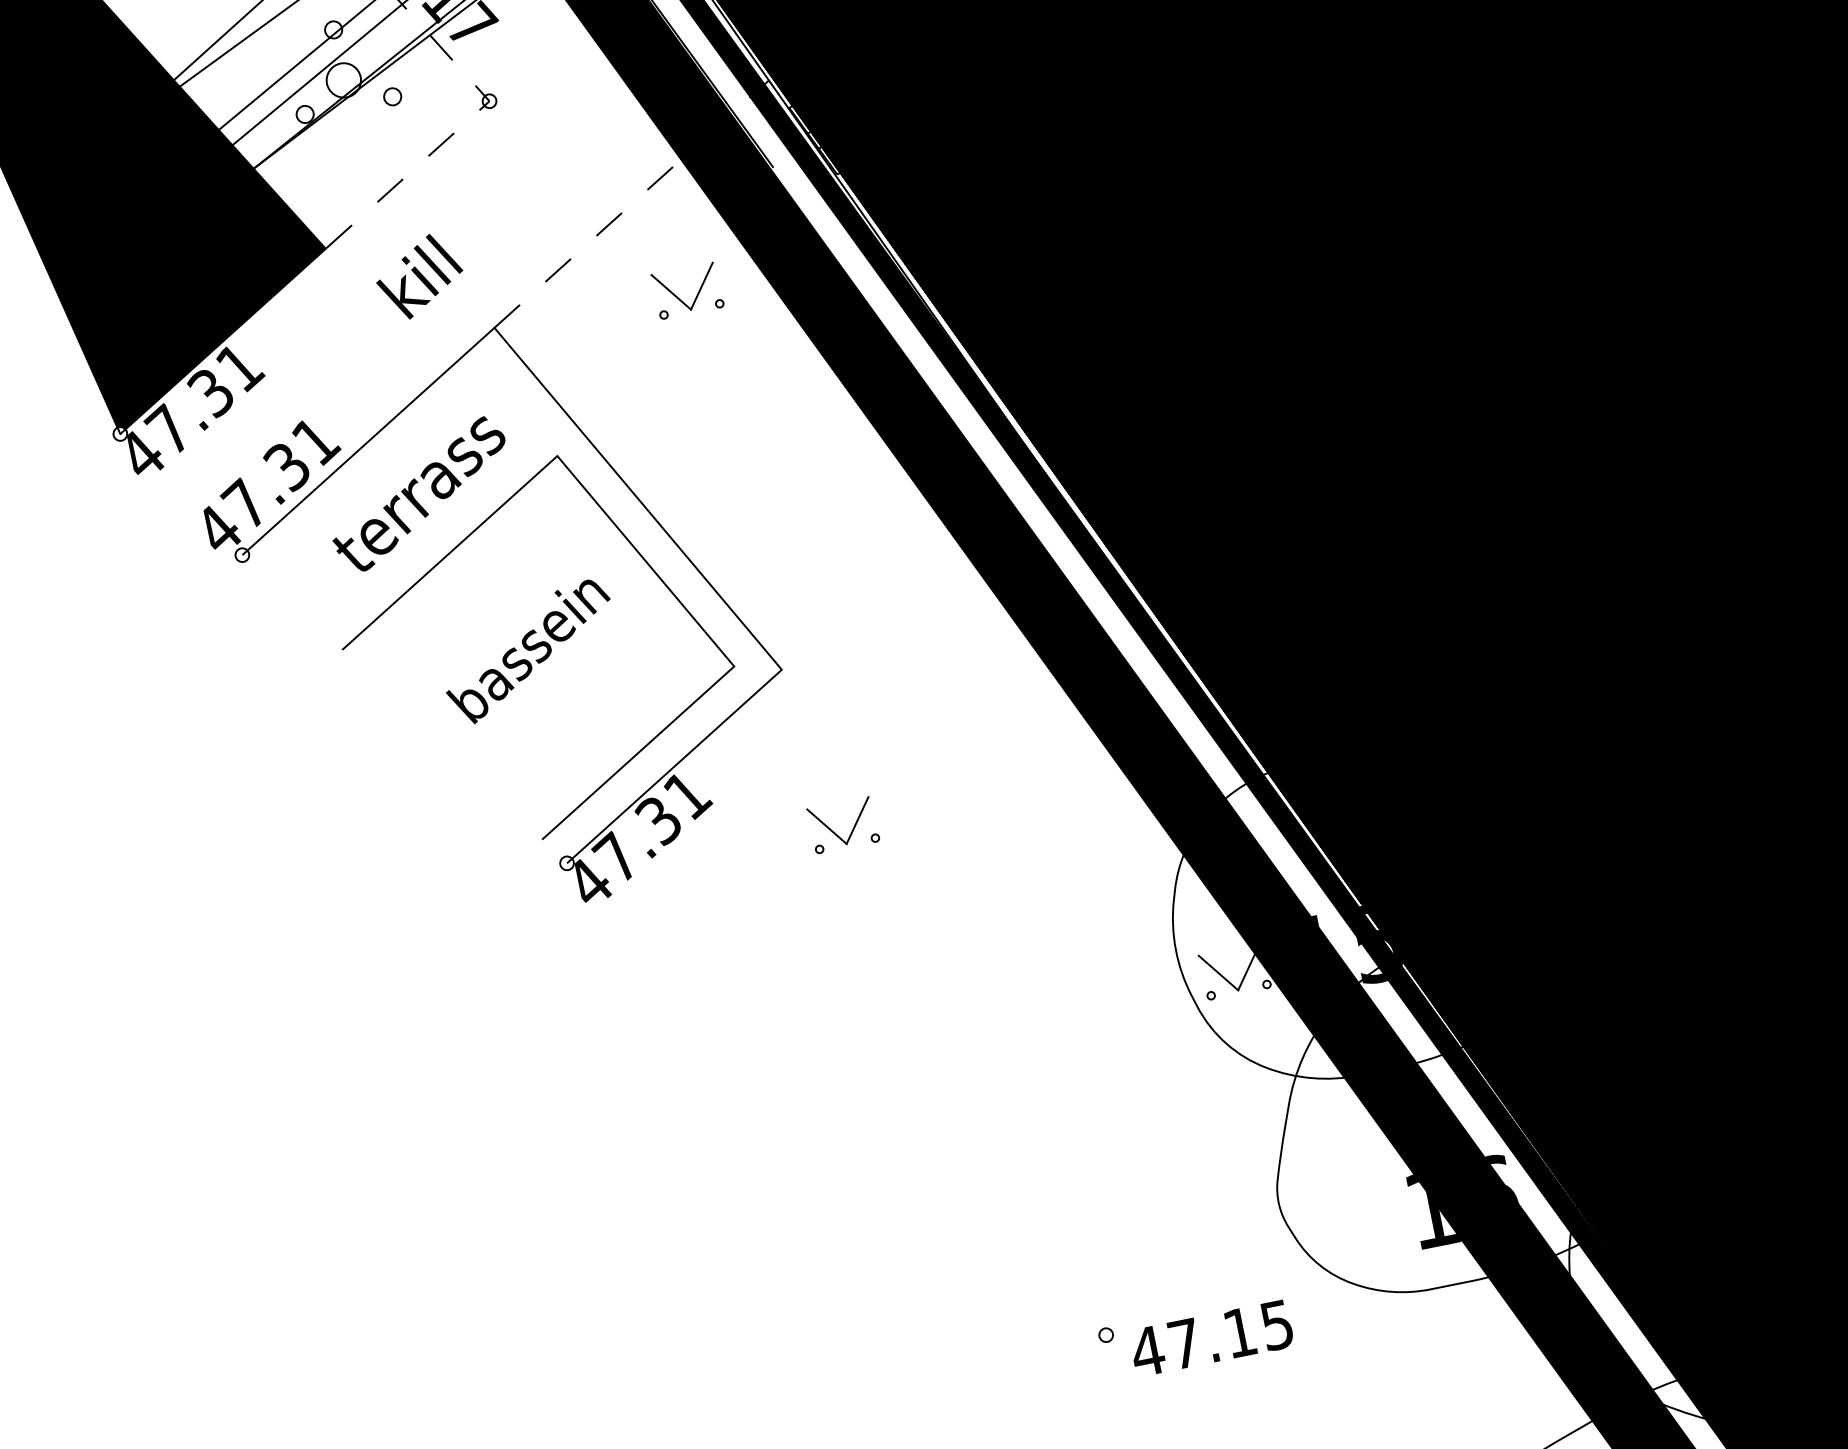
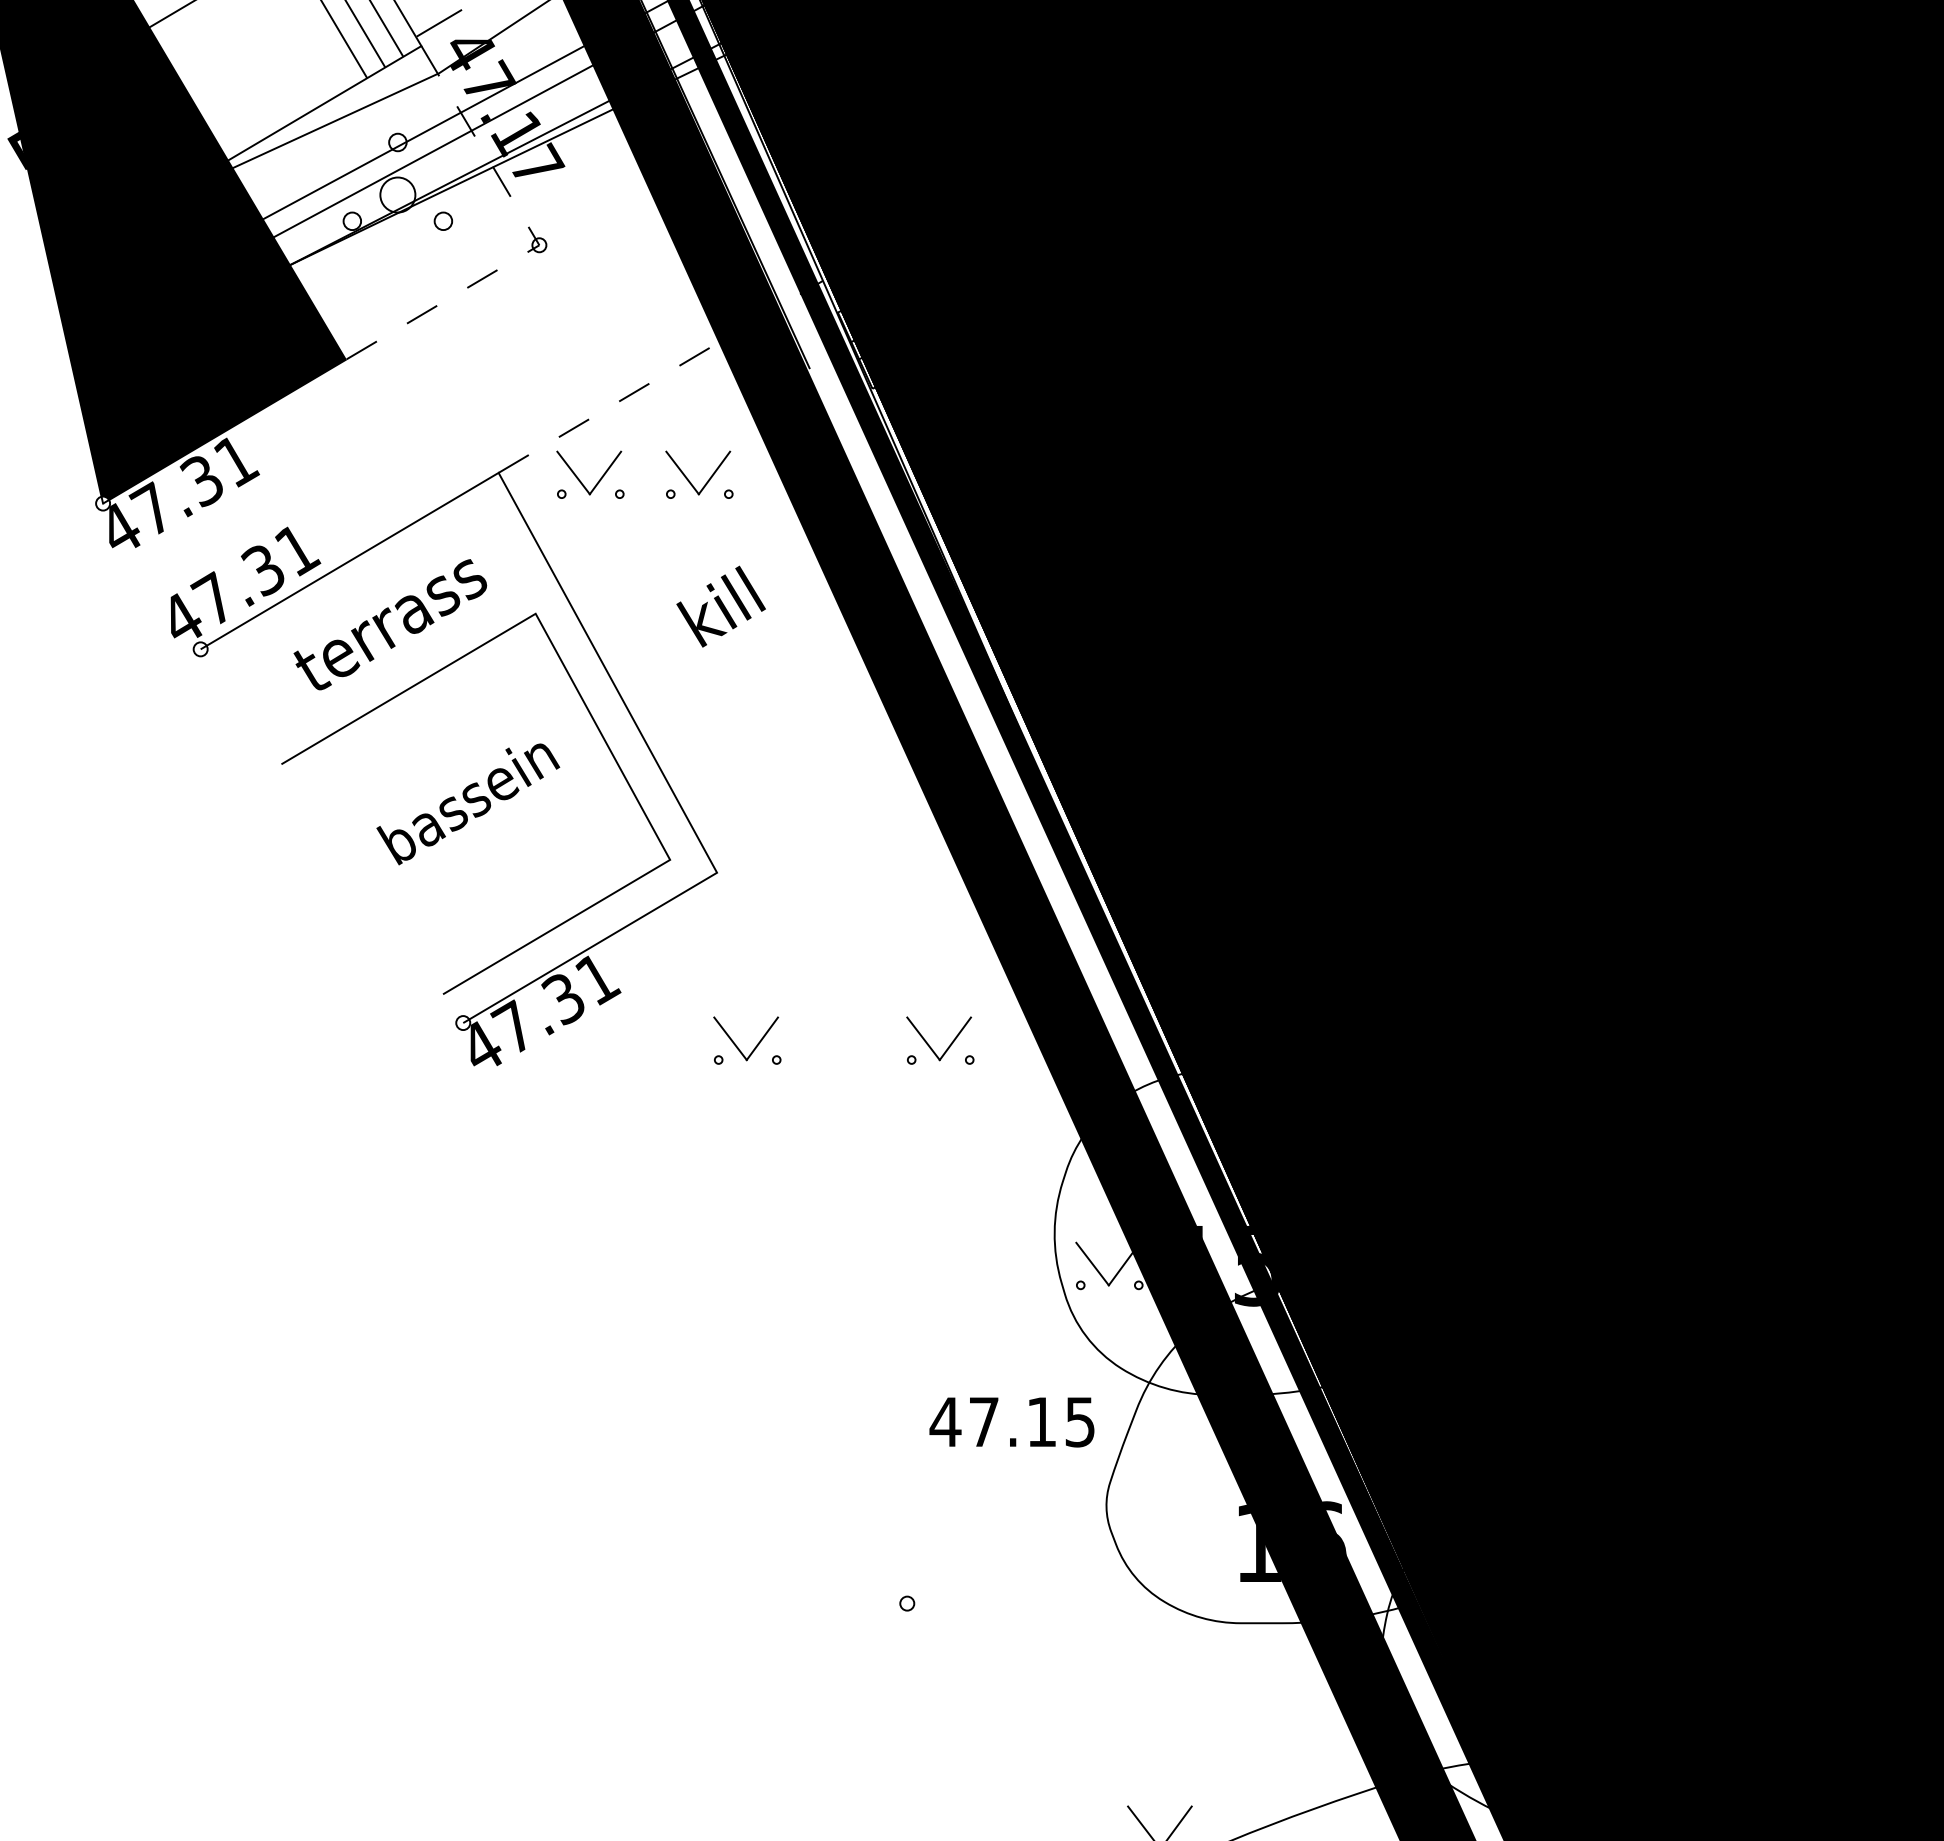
text: (419, 276) -> (720, 606), moved
part: (591, 315) -> (598, 480), added
part: (1037, 793) -> (947, 1047), added
text: (1211, 1338) -> (1011, 1422), moved

